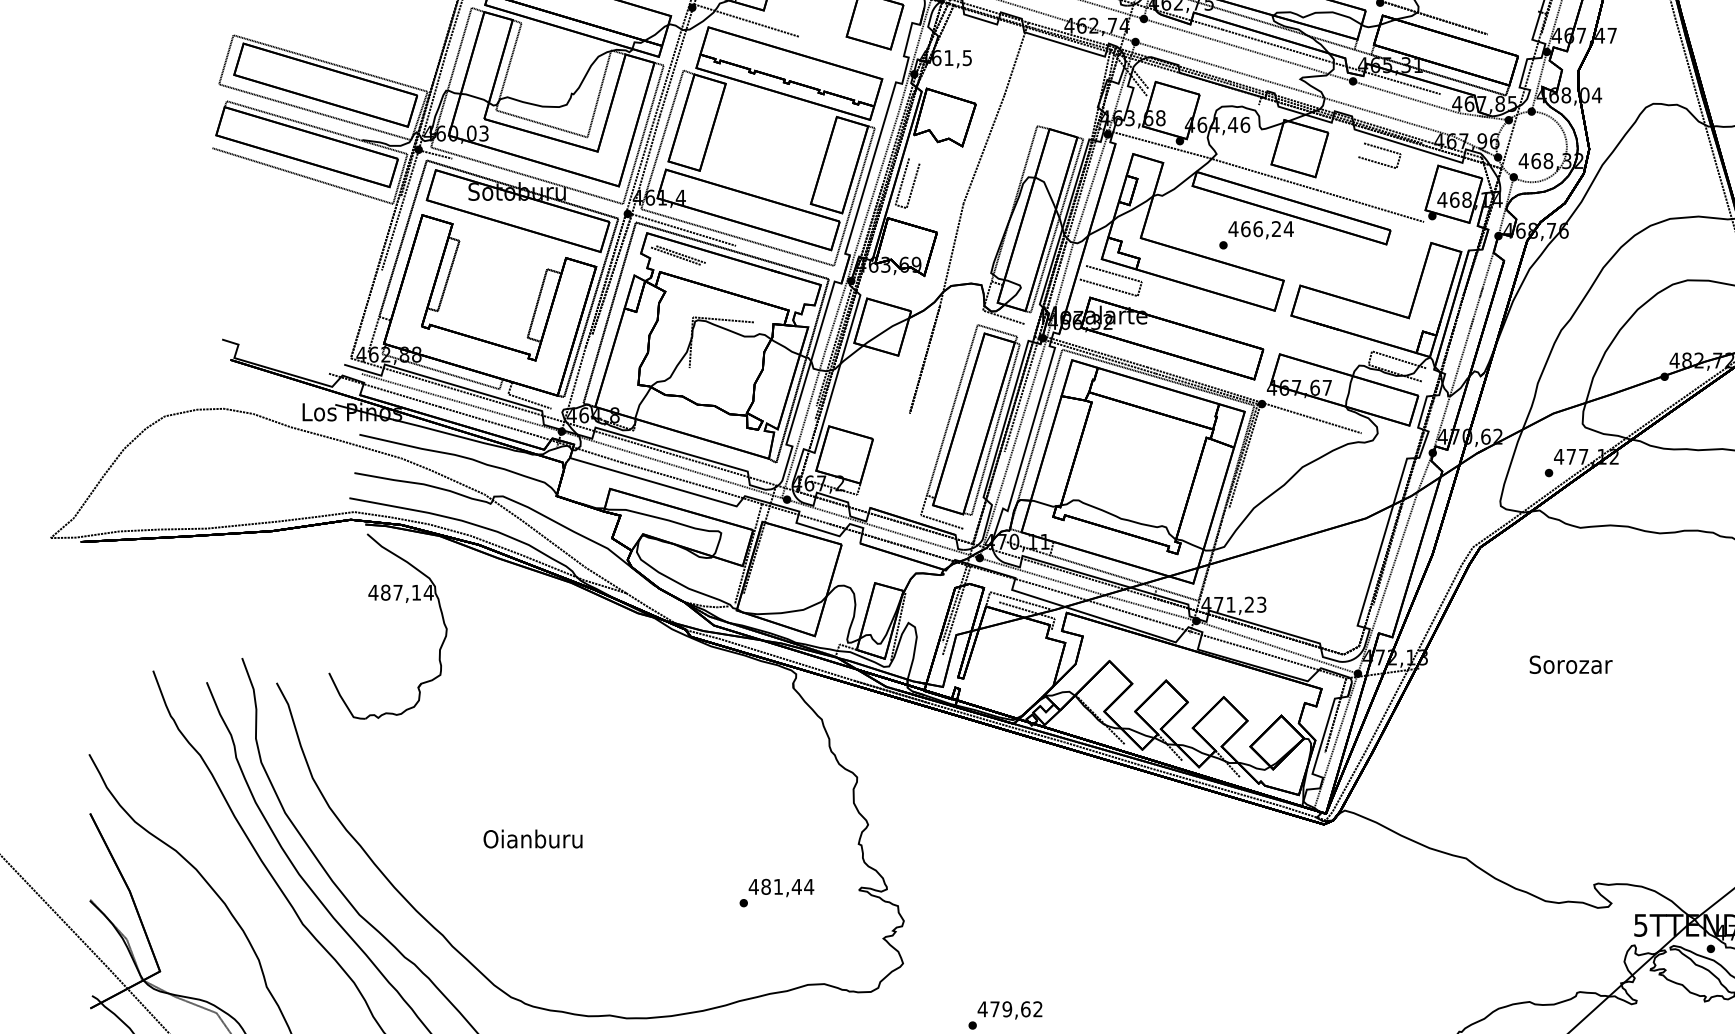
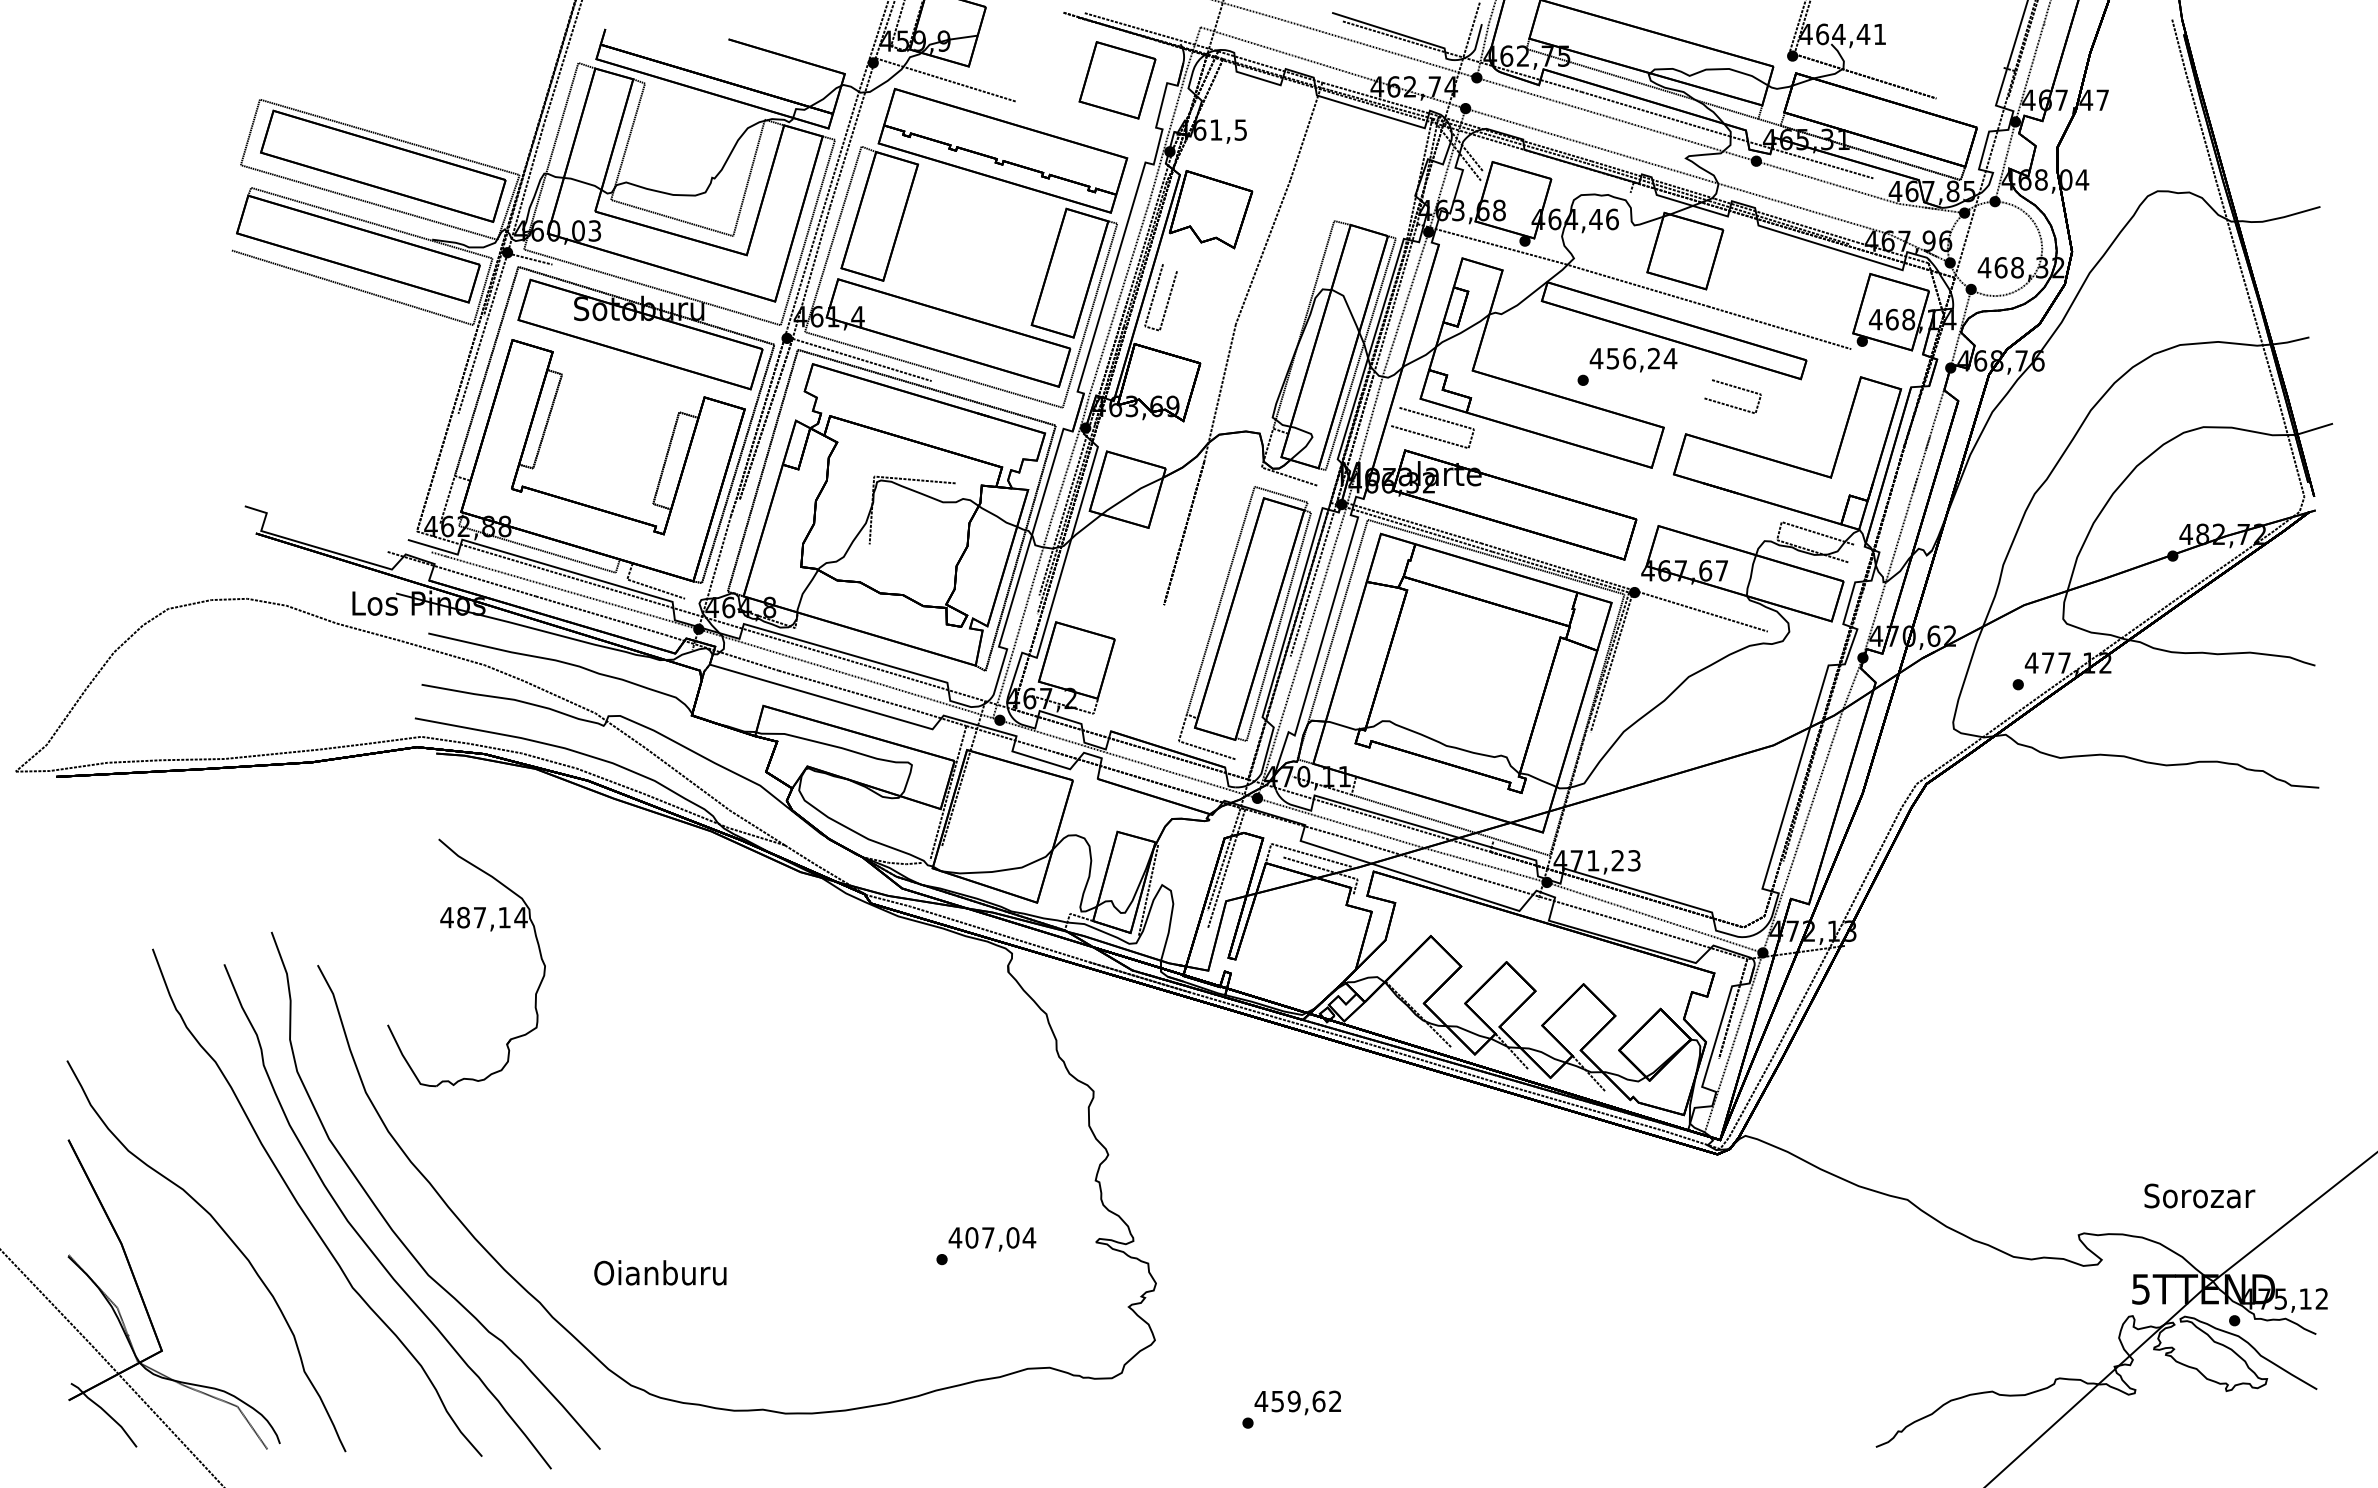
line: (1376, 161) -> (1728, 404), moved
text: (1245, 228) -> (1612, 358), 466,24 -> 456,24
part: (678, 255) -> (854, 393), removed
part: (387, 600) -> (465, 928), moved
text: (1570, 664) -> (2199, 1195), moved
text: (533, 838) -> (660, 1272), moved
text: (781, 886) -> (992, 1237), 481,44 -> 407,04
text: (994, 1009) -> (1277, 1401), 479,62 -> 459,62

